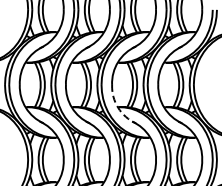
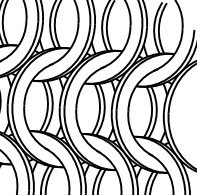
arc: (118, 107) -> (82, 134), dashed -> solid

